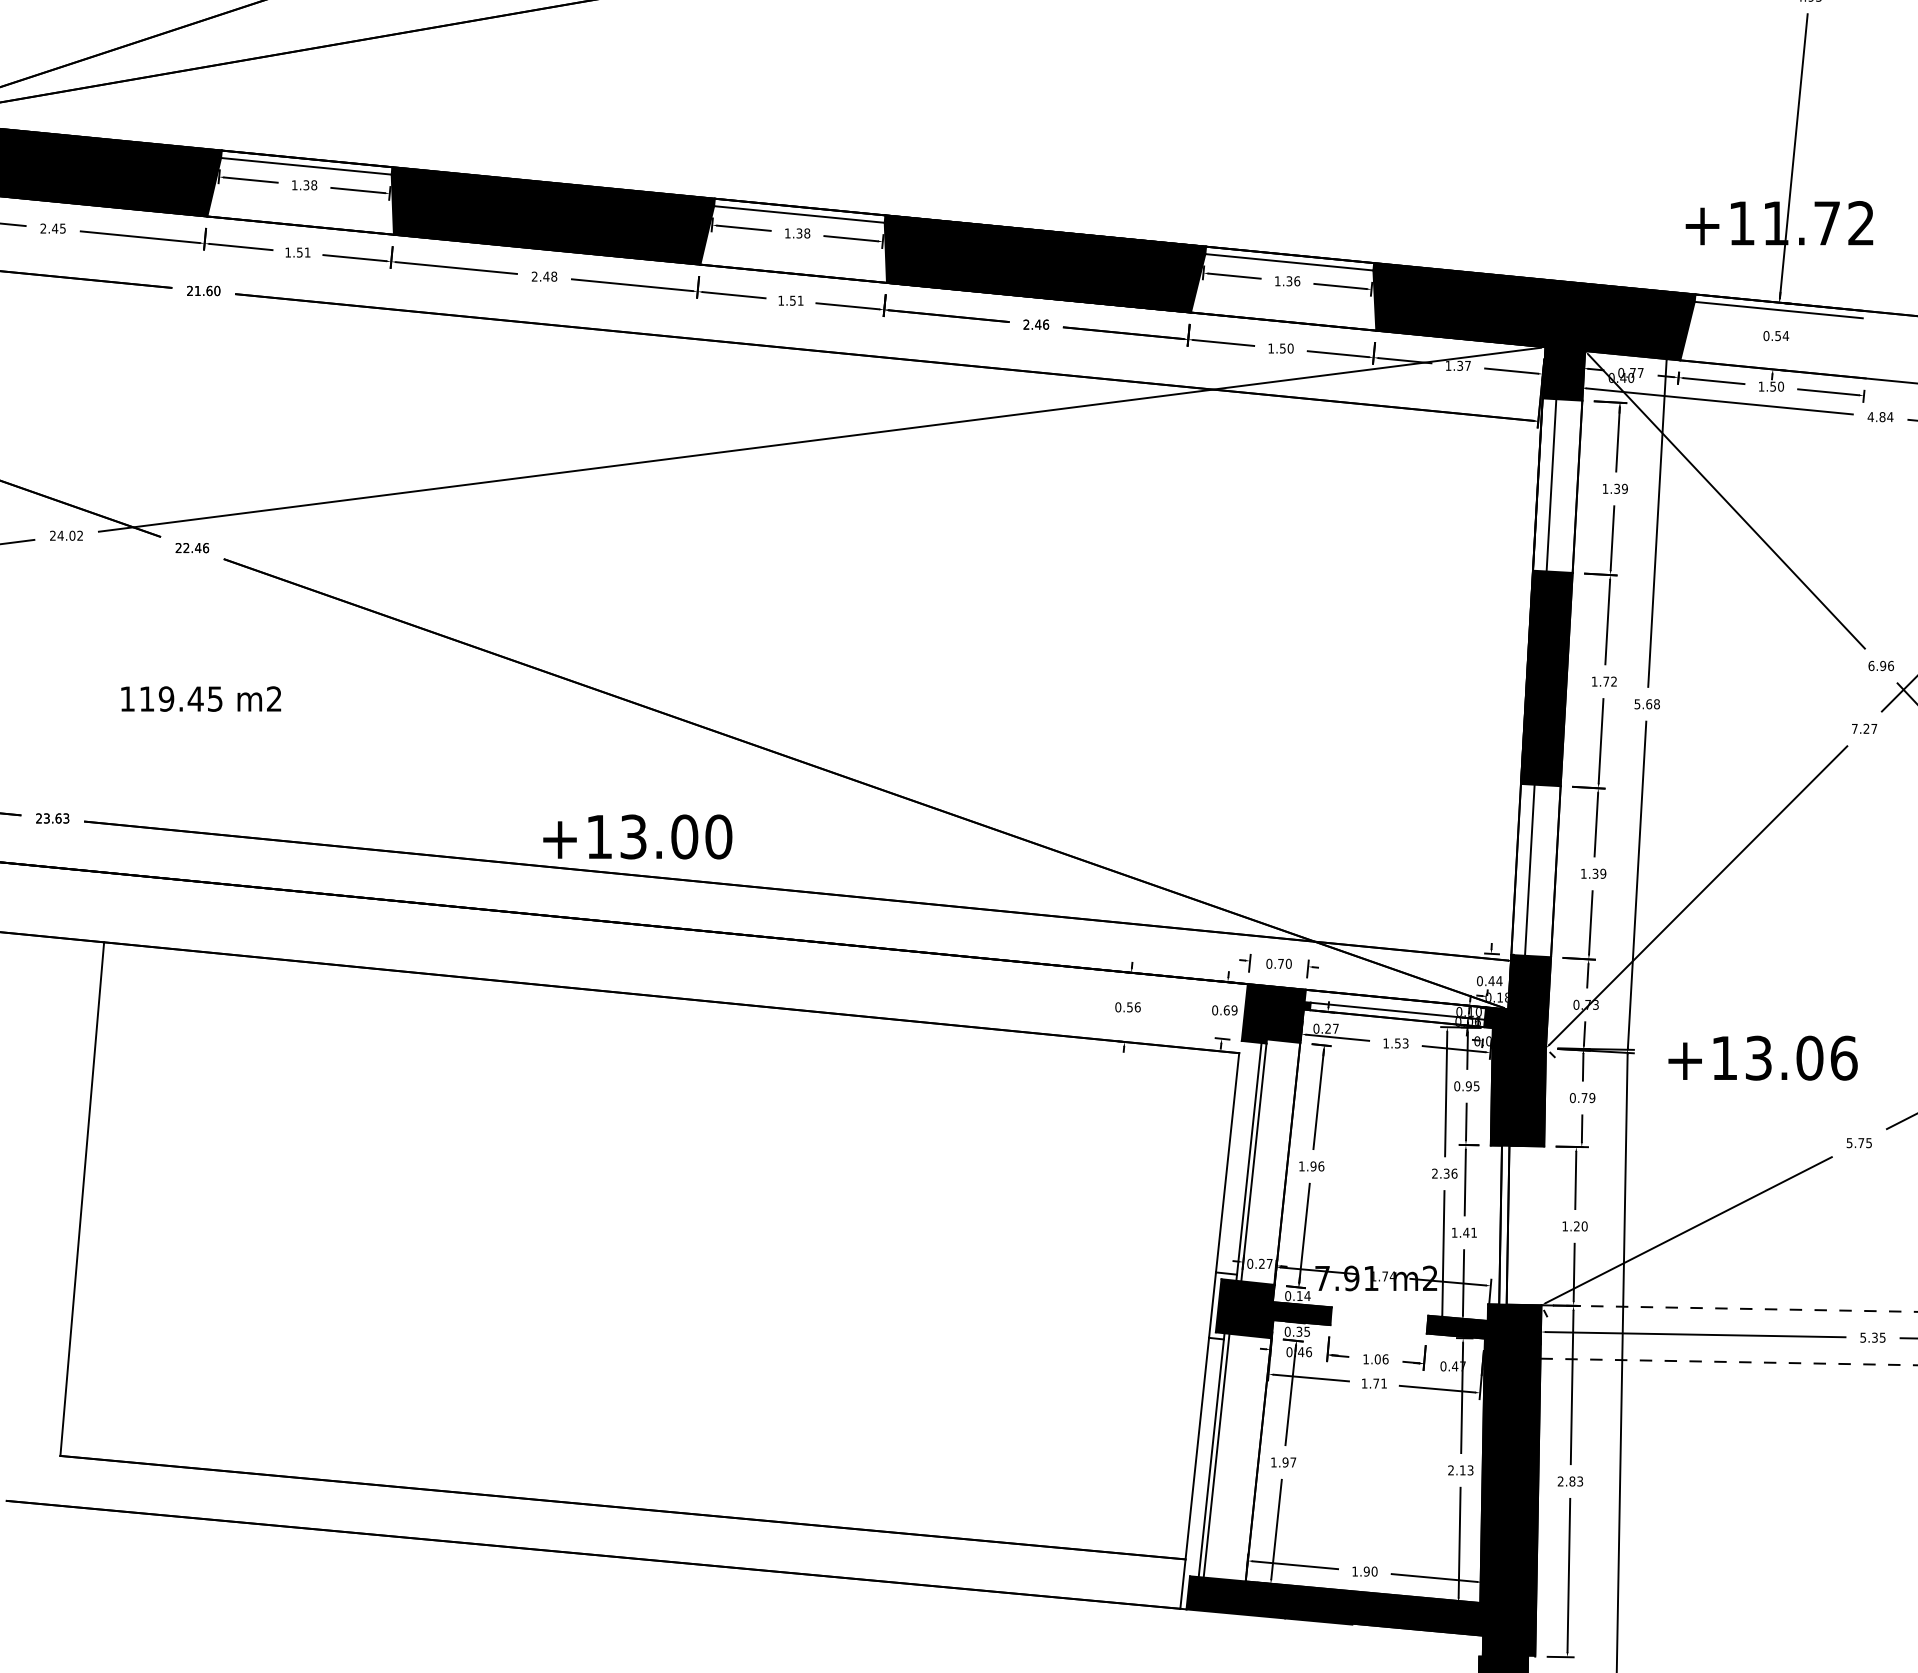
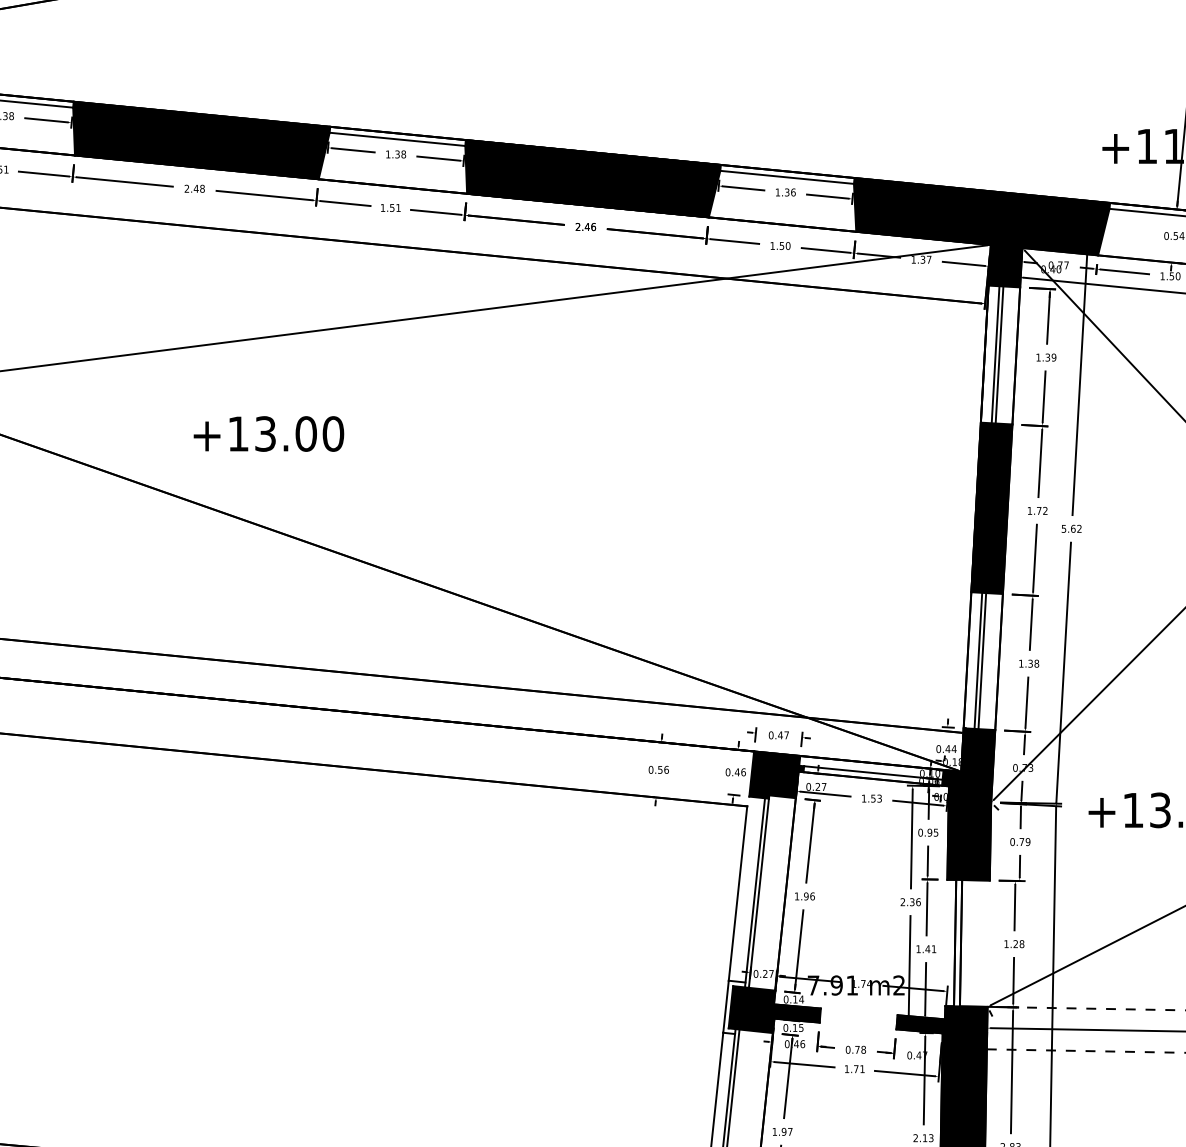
line: (1556, 485) -> (999, 354), added
text: (1656, 704) -> (1079, 529), 5.68 -> 5.62
text: (637, 836) -> (268, 433), moved
line: (1534, 870) -> (982, 661), added
text: (1603, 873) -> (1036, 663), 1.39 -> 1.38
text: (1284, 963) -> (783, 735), 0.70 -> 0.47
text: (1230, 1010) -> (740, 772), 0.69 -> 0.46
text: (1584, 1226) -> (1021, 944), 1.20 -> 1.28
text: (1299, 1331) -> (795, 1027), 0.35 -> 0.15
text: (1375, 1359) -> (855, 1049), 1.06 -> 0.78

